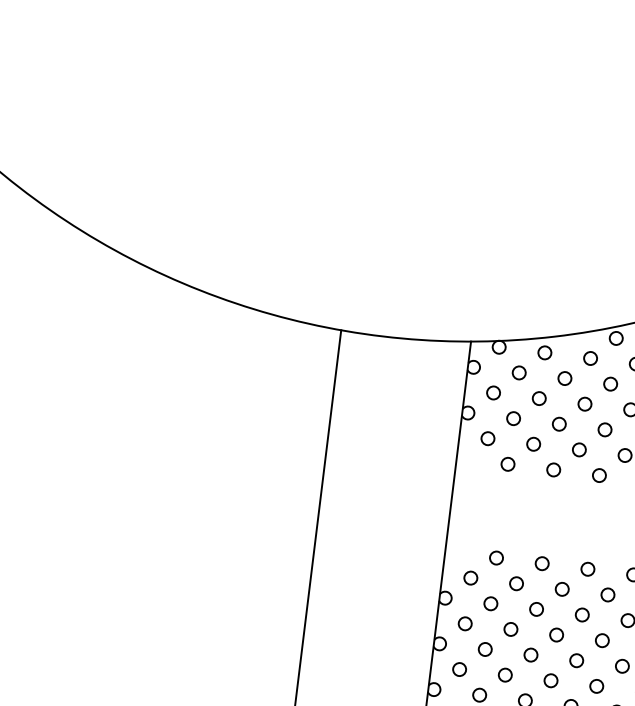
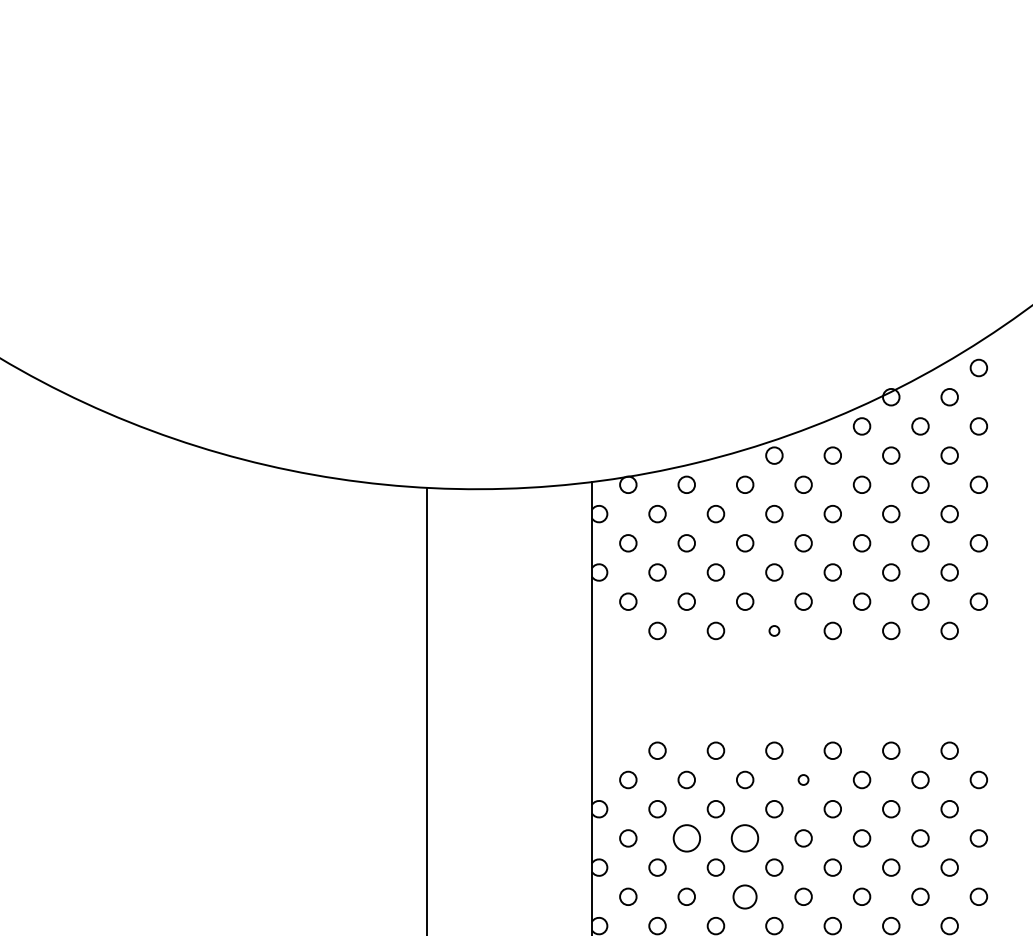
circle: (599, 475) -> (774, 630), size x0.6
circle: (607, 594) -> (803, 779), size x0.6
circle: (510, 629) -> (686, 838), size x1.6
circle: (556, 635) -> (745, 838), size x1.6
circle: (551, 680) -> (745, 896), size x1.4

